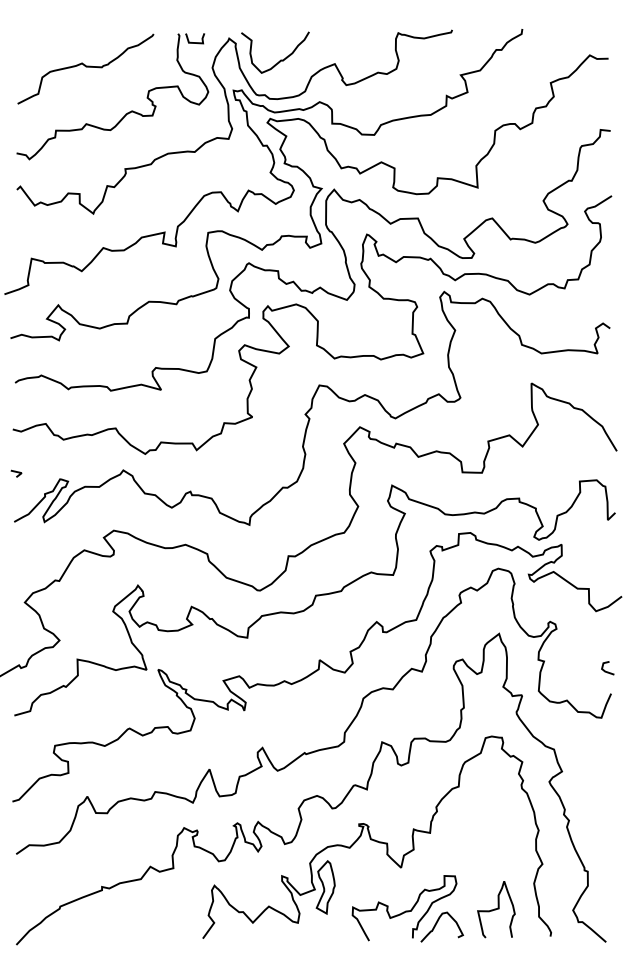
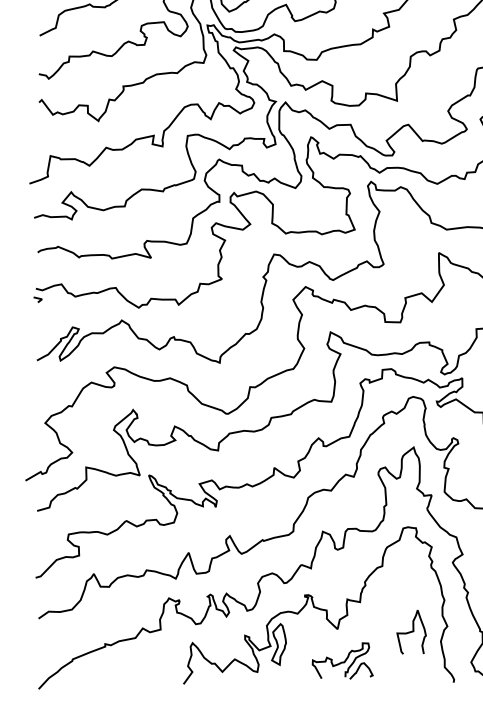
line: (16, 472) -> (38, 298), moved
part: (407, 908) -> (342, 660), size x0.7
curve: (496, 909) -> (411, 632), moved

